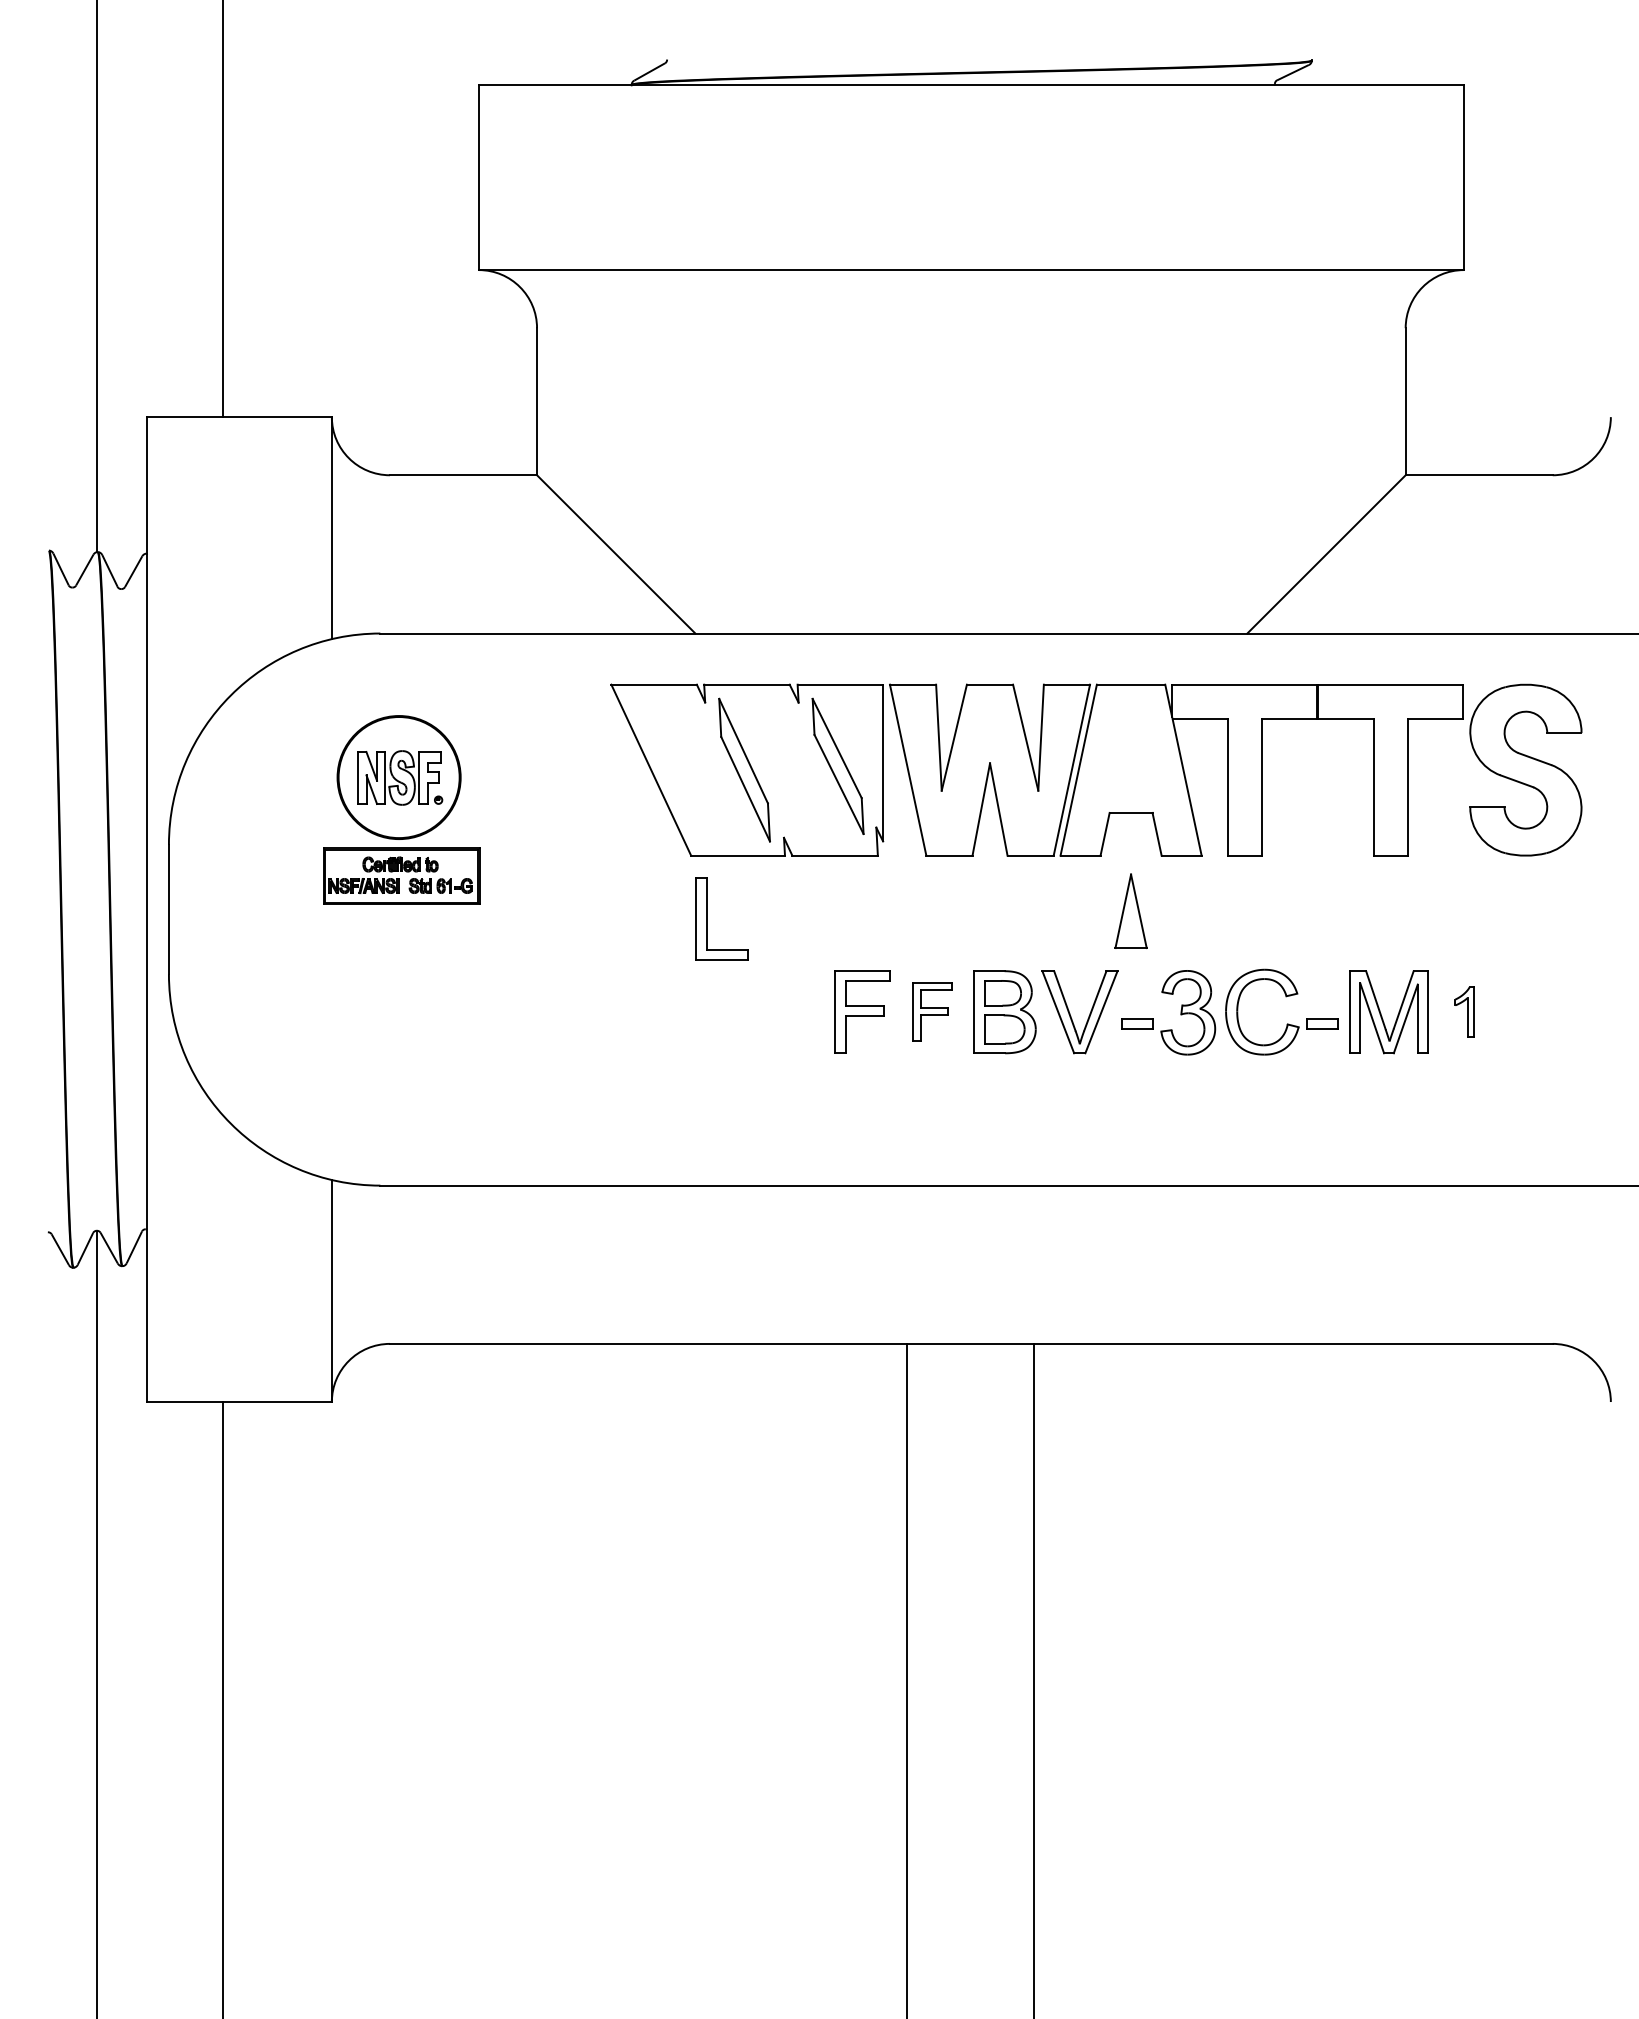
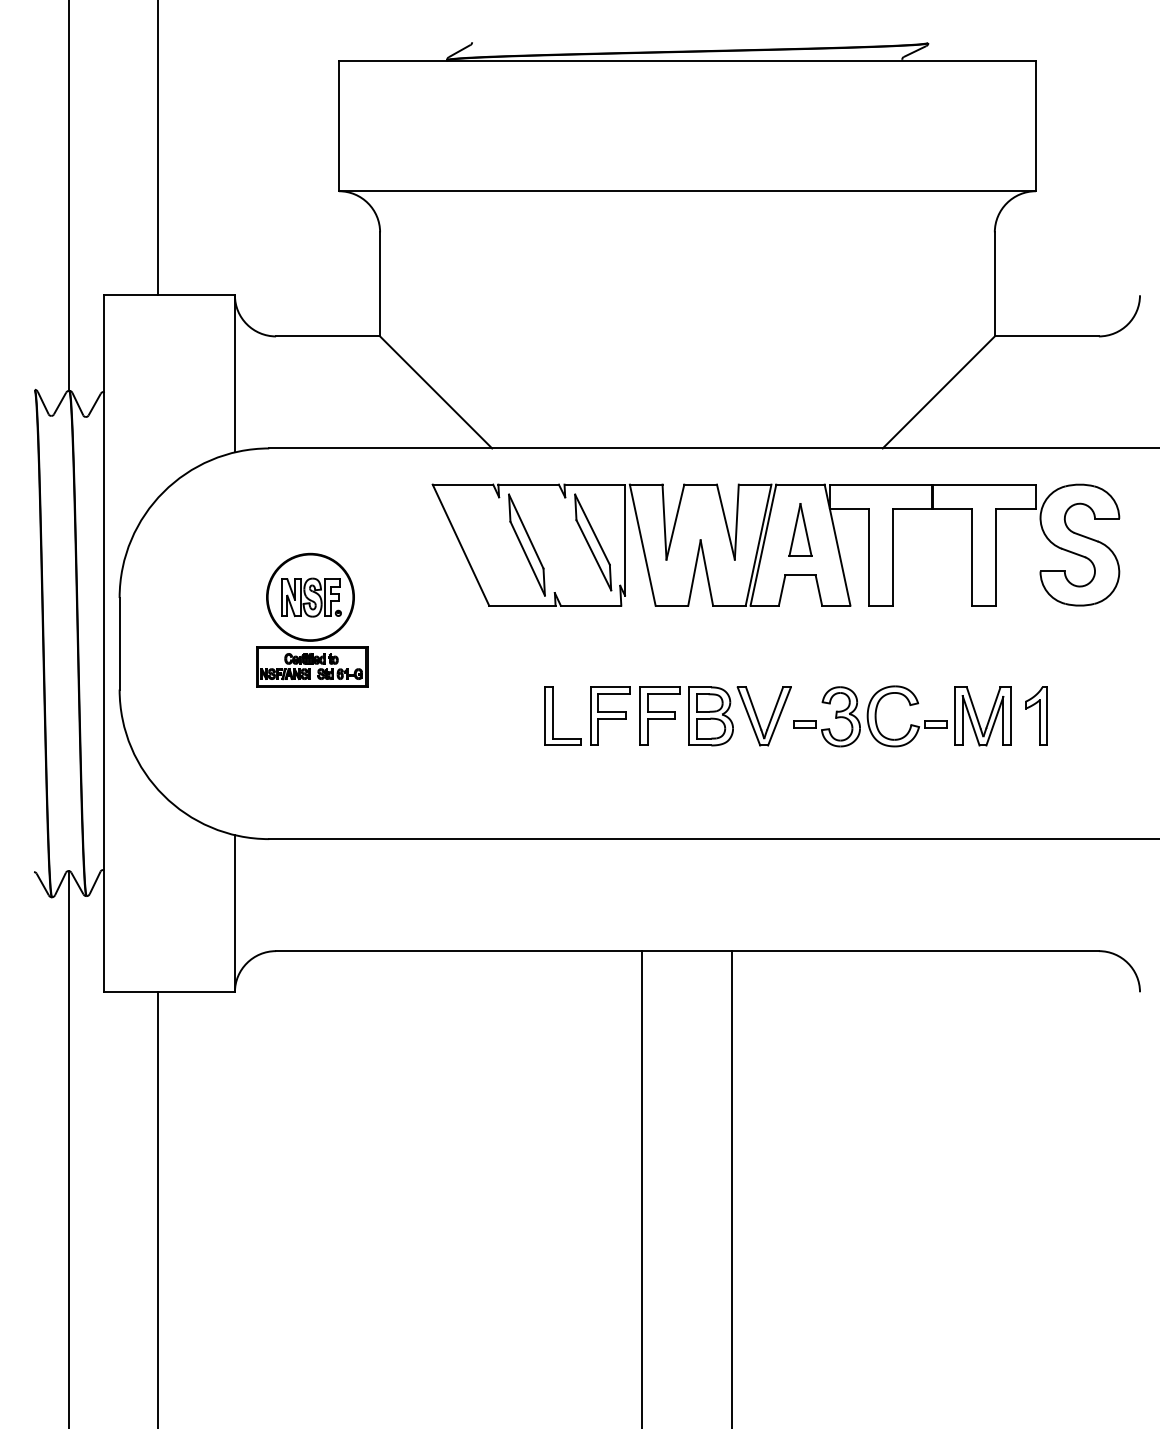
part: (401, 808) -> (312, 619), moved
part: (1131, 910) -> (800, 529), moved
part: (708, 917) -> (553, 715), moved
part: (931, 1010) -> (659, 715), size x1.43
part: (1464, 1010) -> (1036, 715), size x1.67

